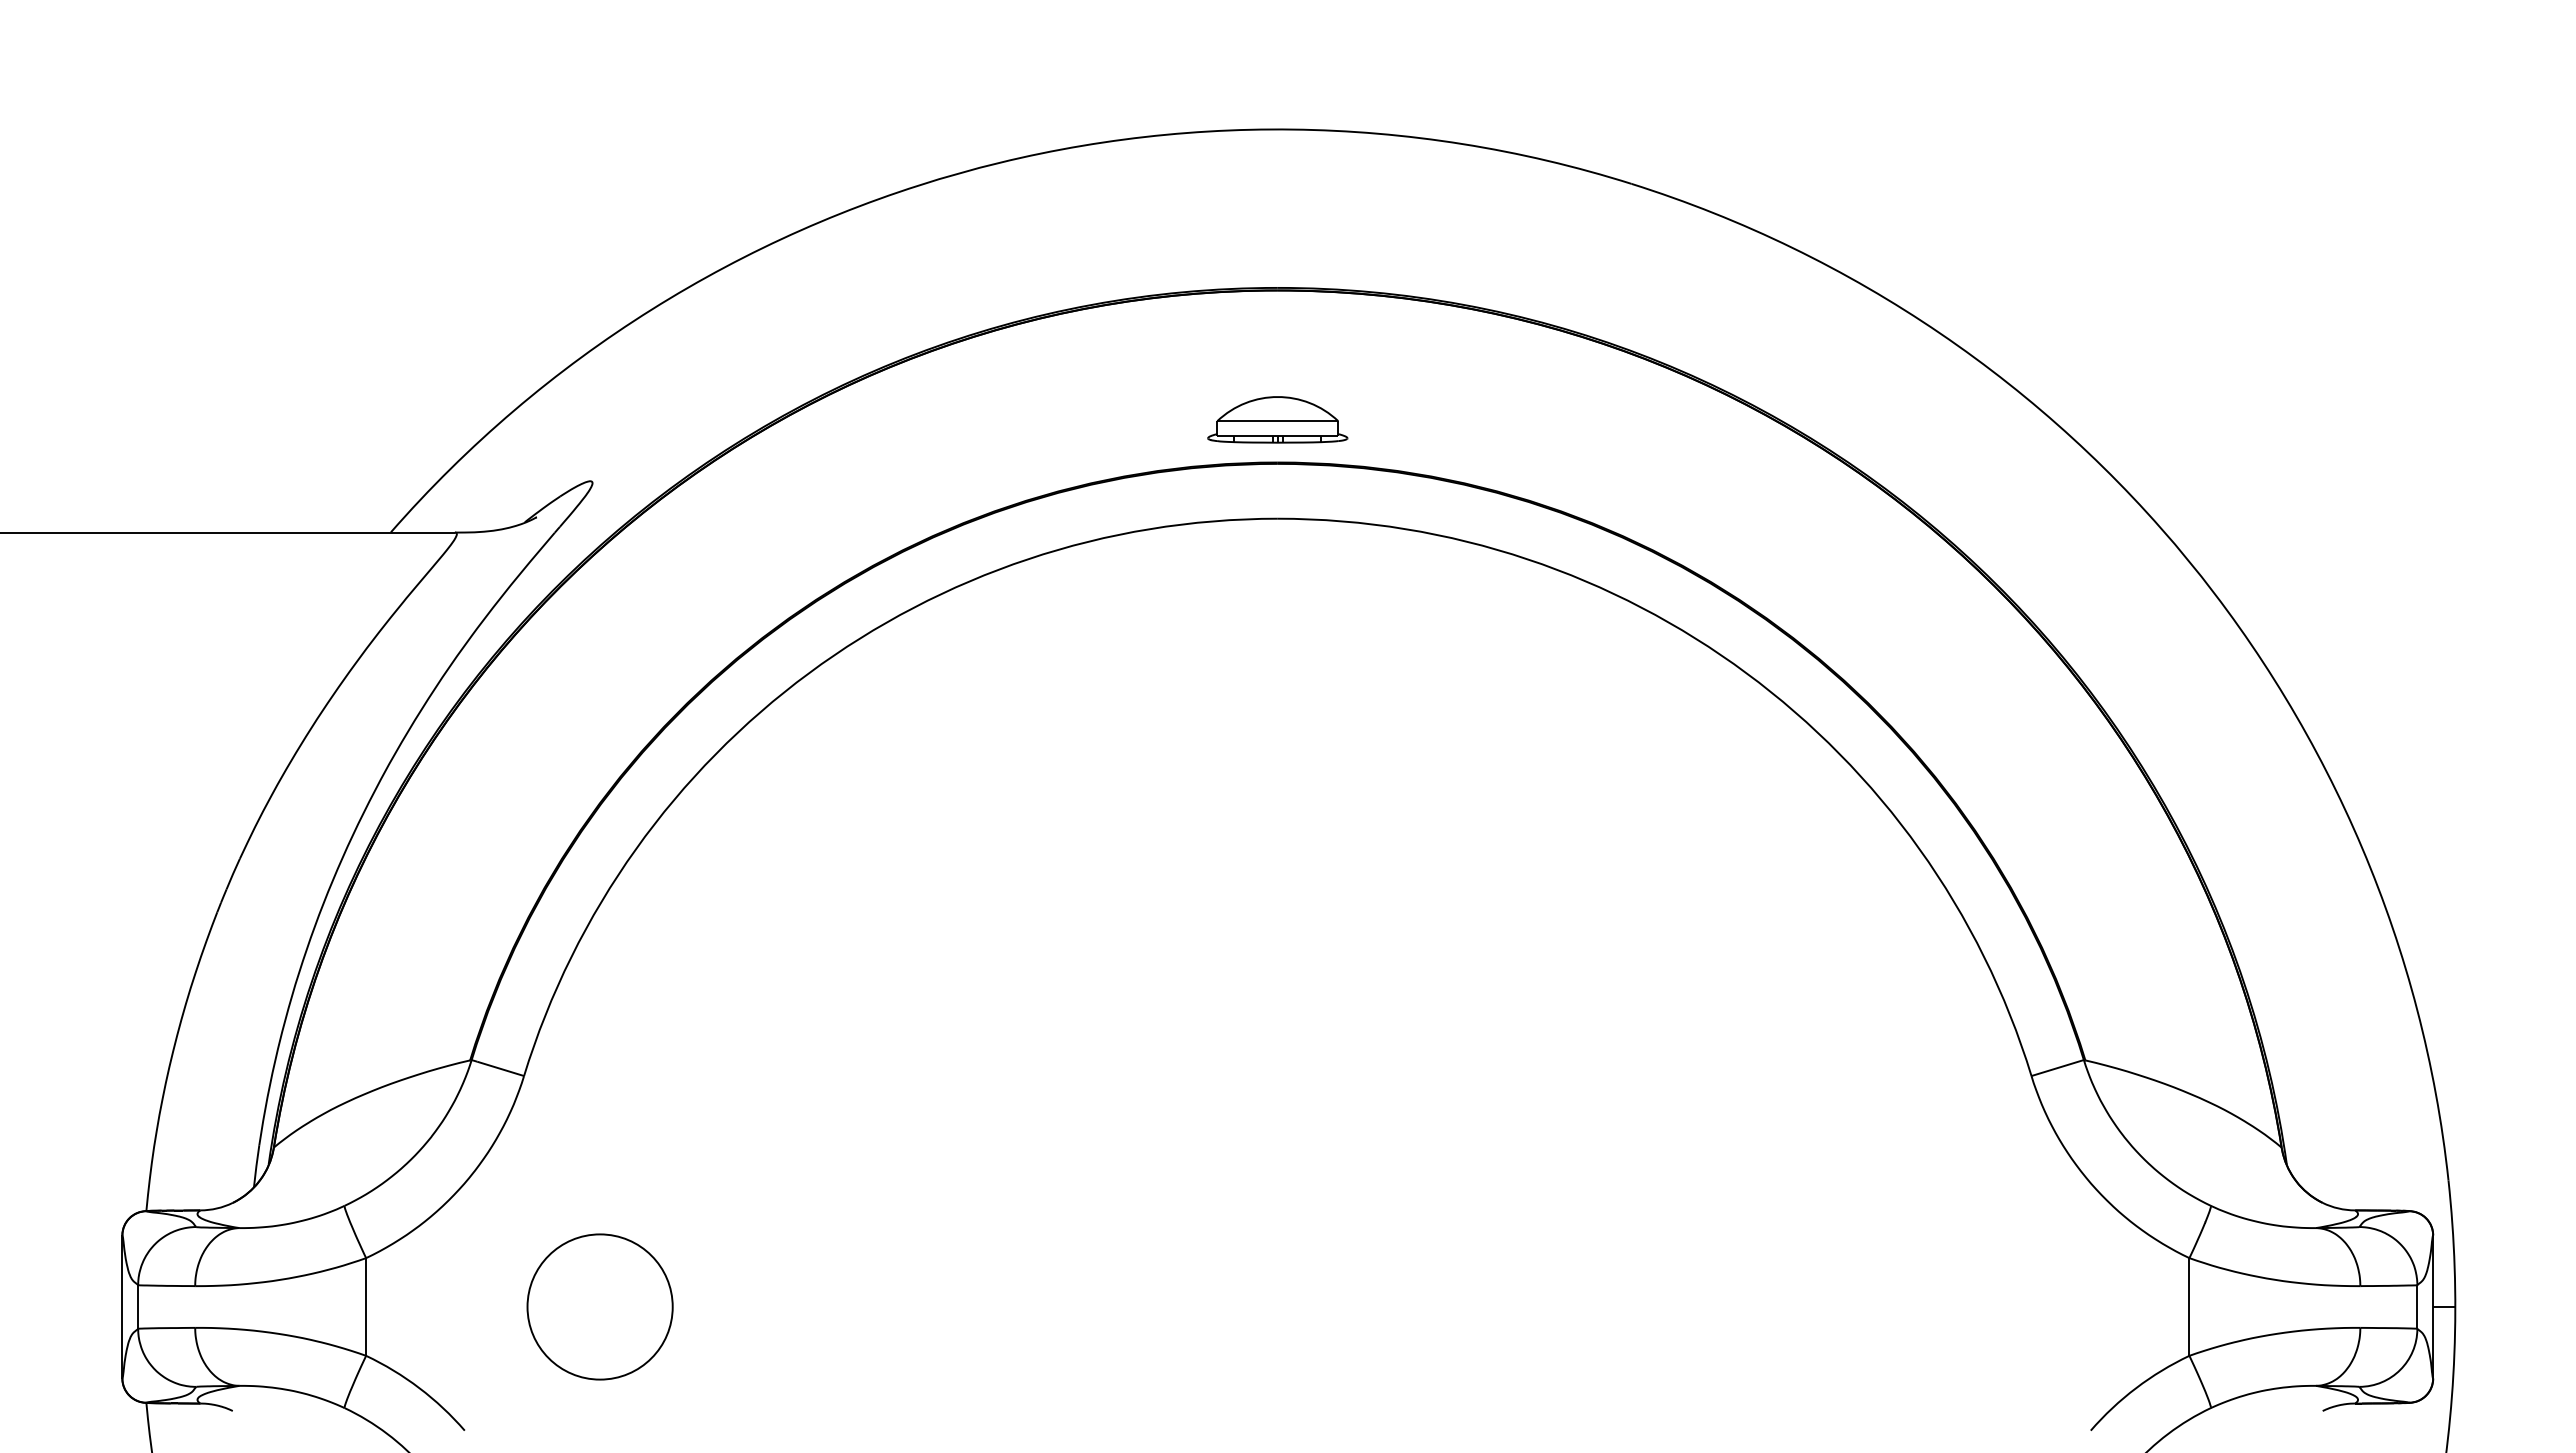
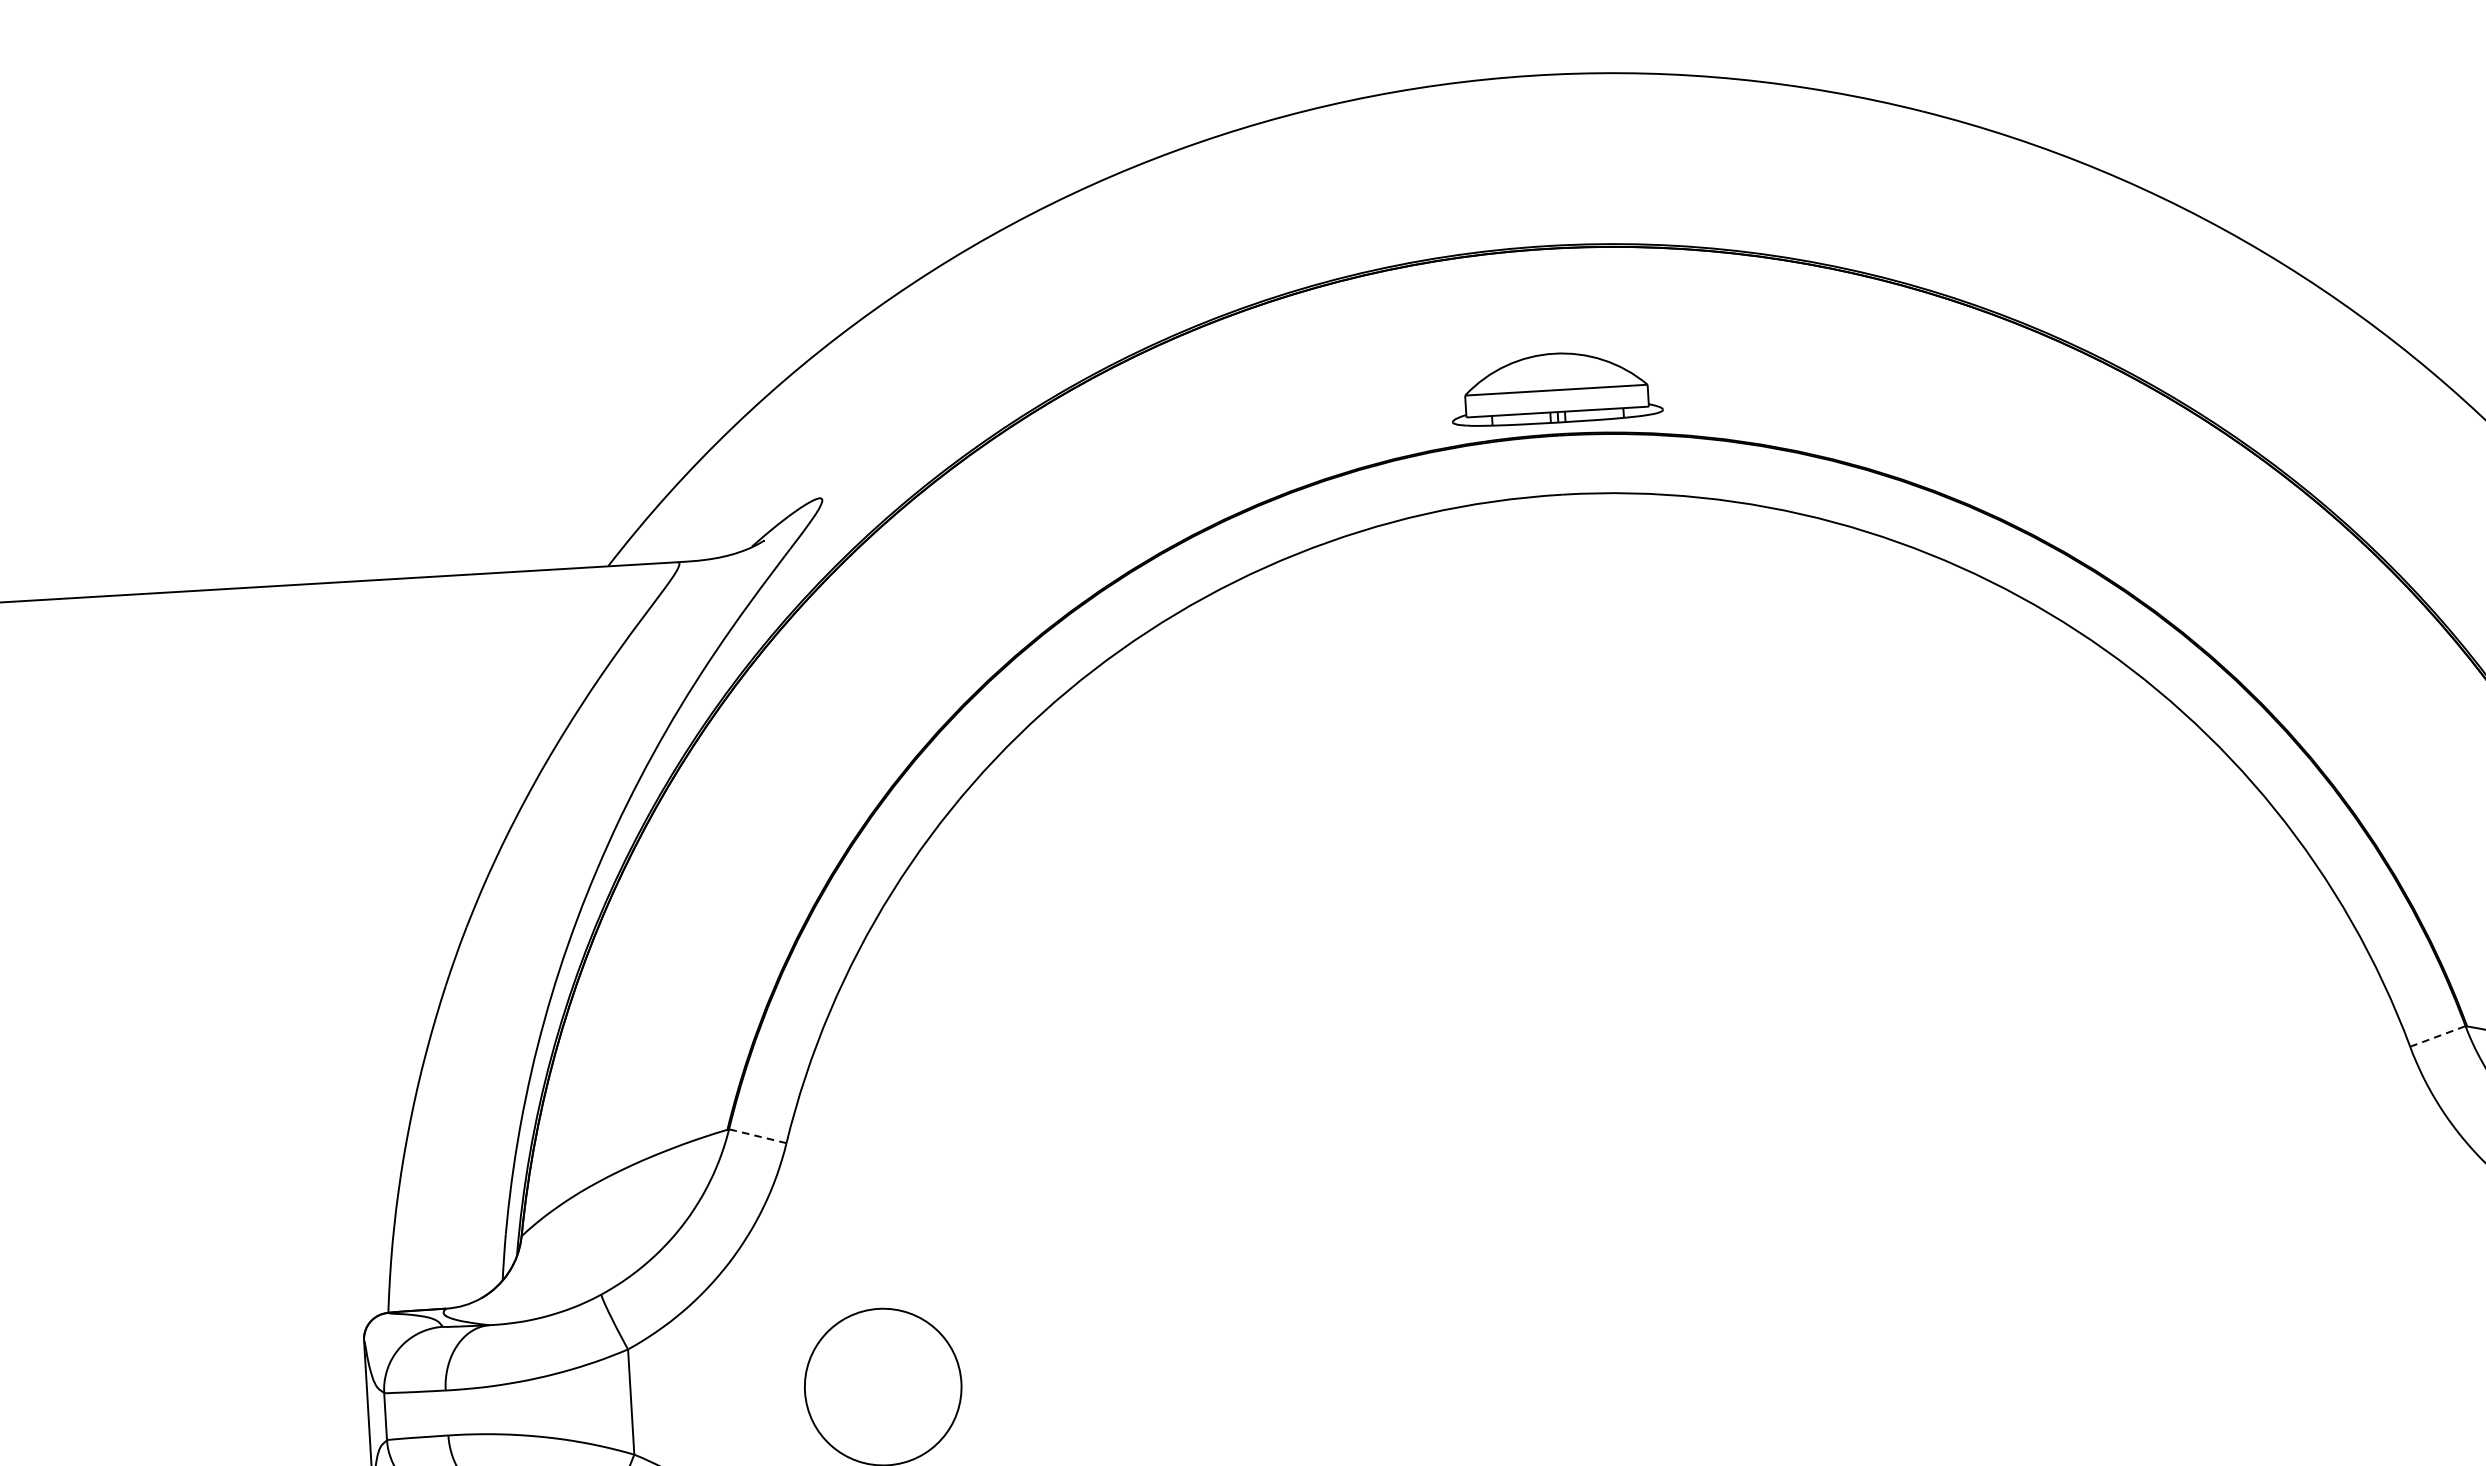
part: (1277, 419) -> (1556, 387), size x1.4
line: (2058, 1067) -> (2438, 1035), solid -> dashed
line: (500, 1068) -> (760, 1136), solid -> dashed

